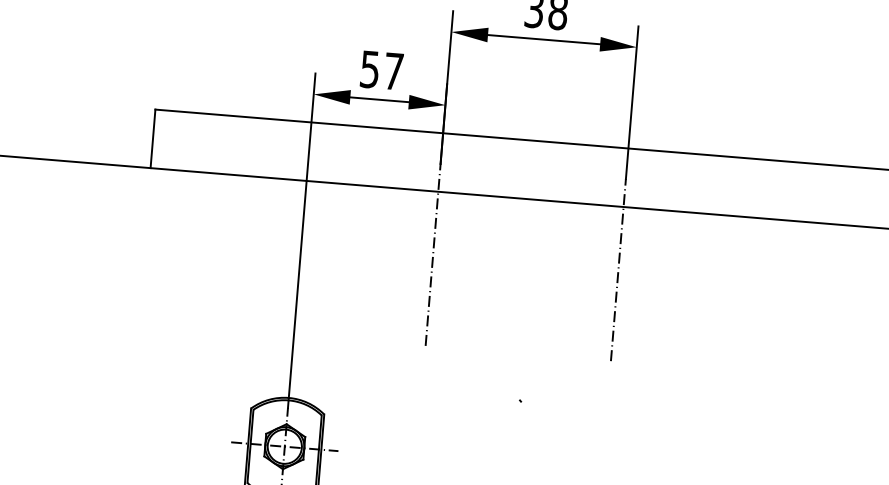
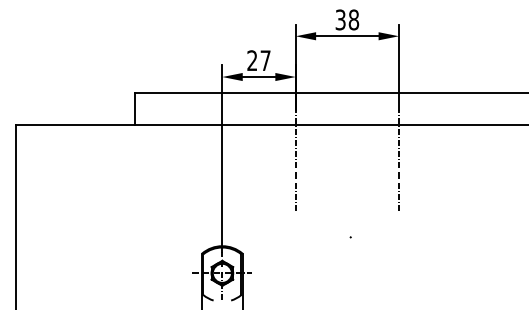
text: (370, 69) -> (252, 60), 57 -> 27

